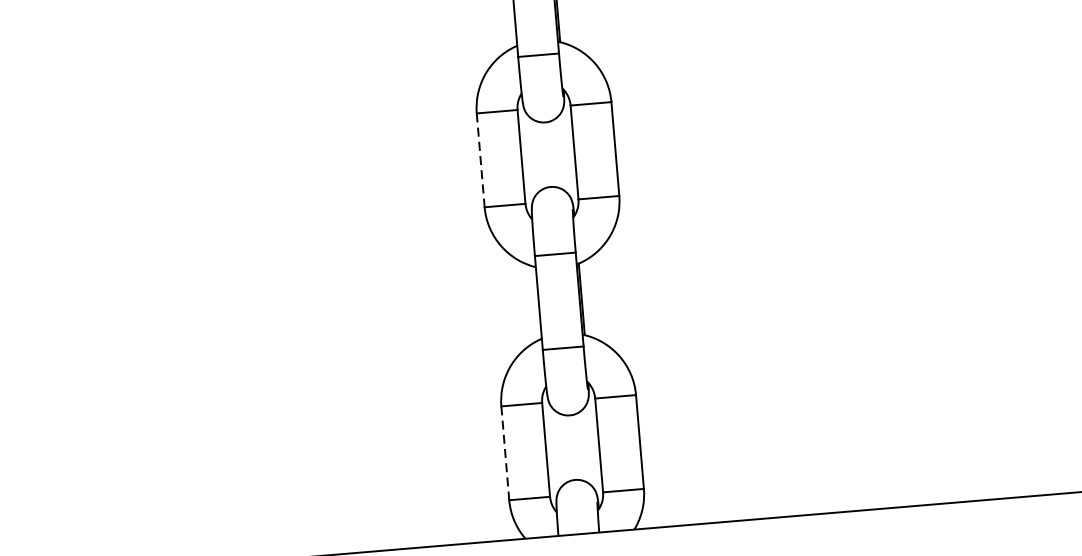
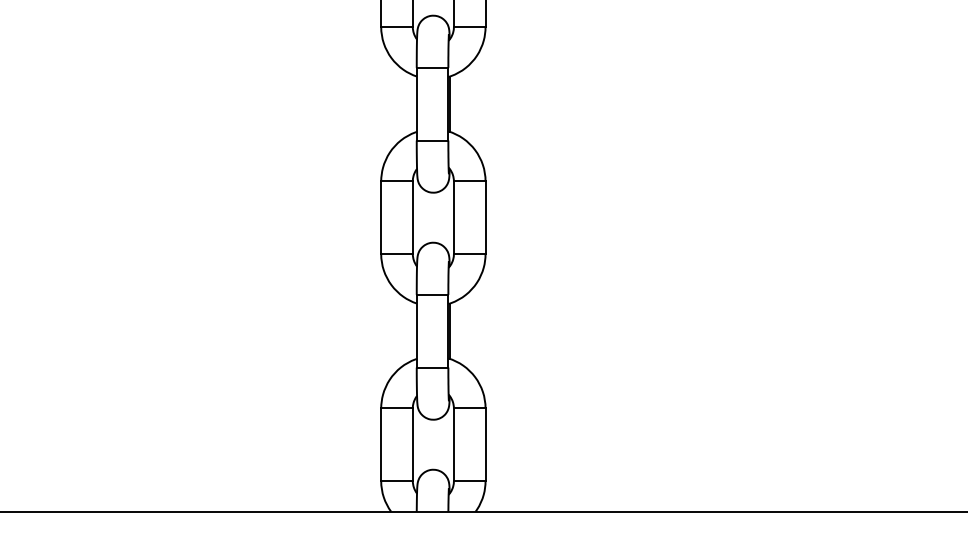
line: (481, 161) -> (381, 218), dashed -> solid
line: (505, 454) -> (381, 445), dashed -> solid

